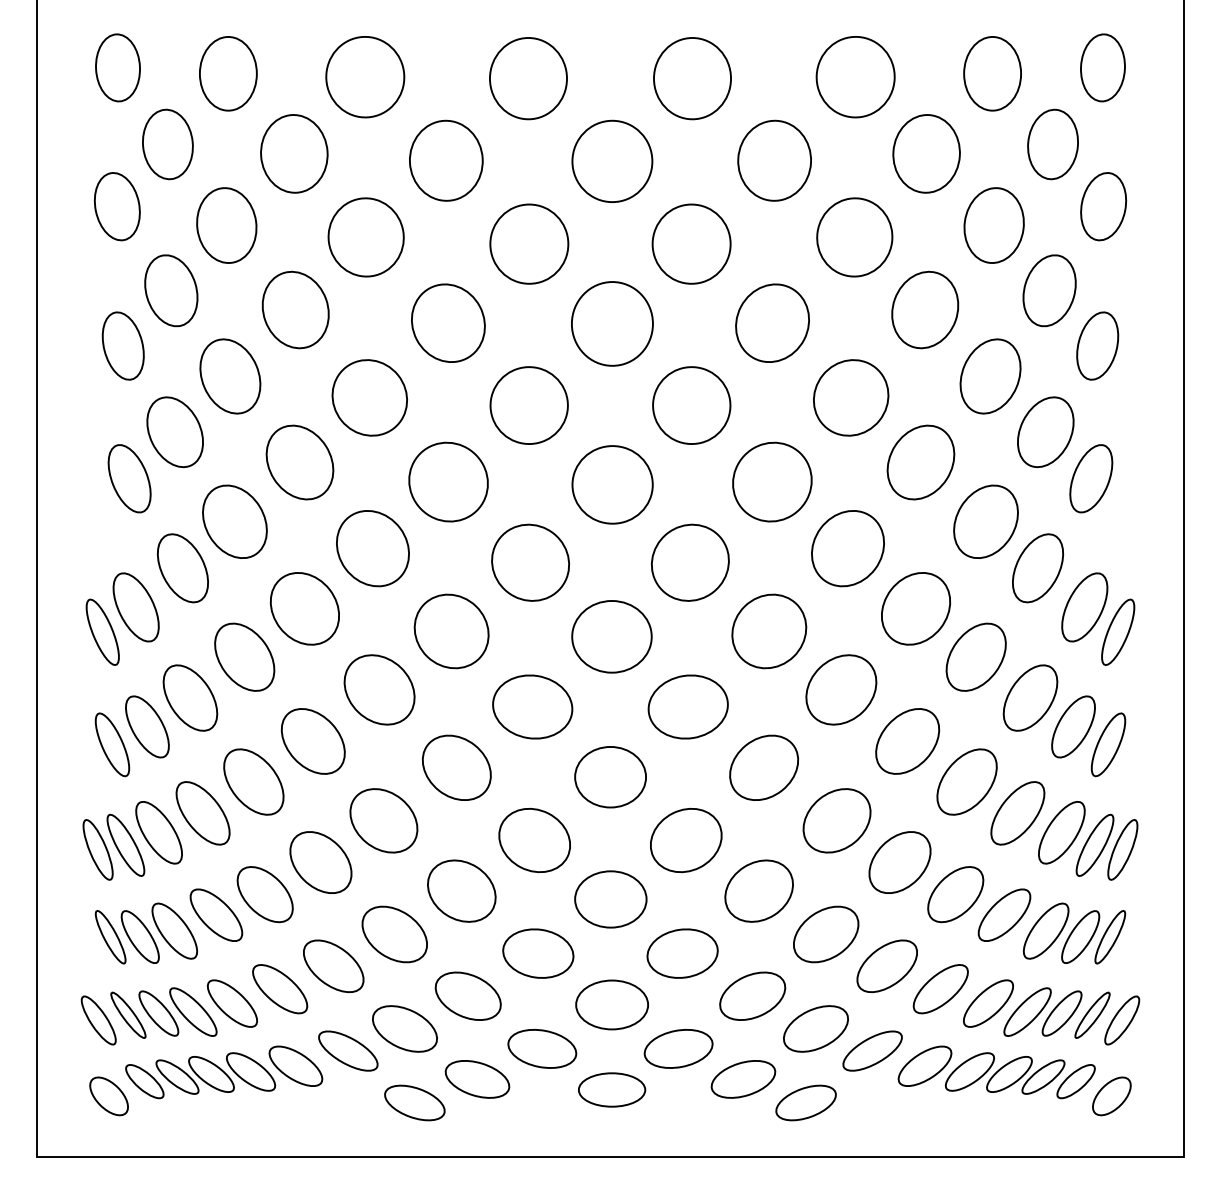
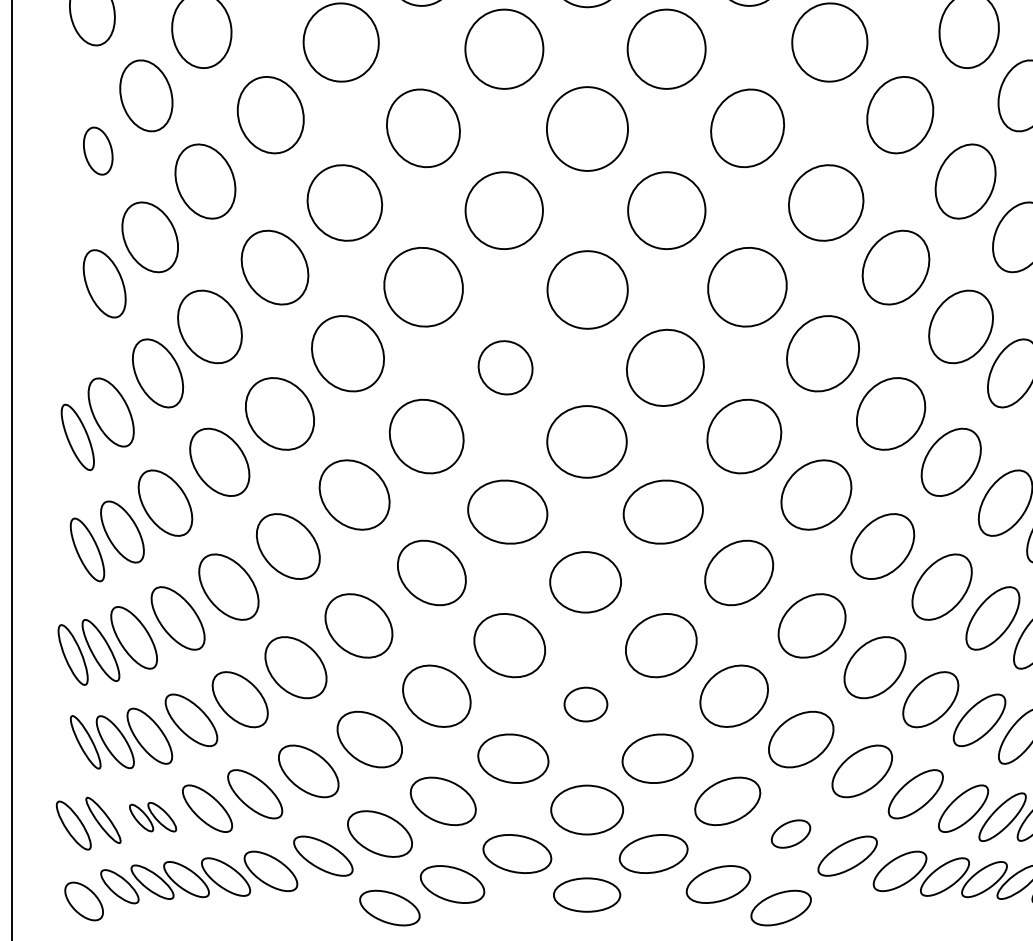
part: (122, 345) -> (97, 150), size x0.7
part: (530, 562) -> (505, 367), size x0.7
part: (610, 899) -> (585, 704), size x0.6
part: (177, 1011) -> (152, 816), size x0.6
part: (815, 1028) -> (790, 833), size x0.6

